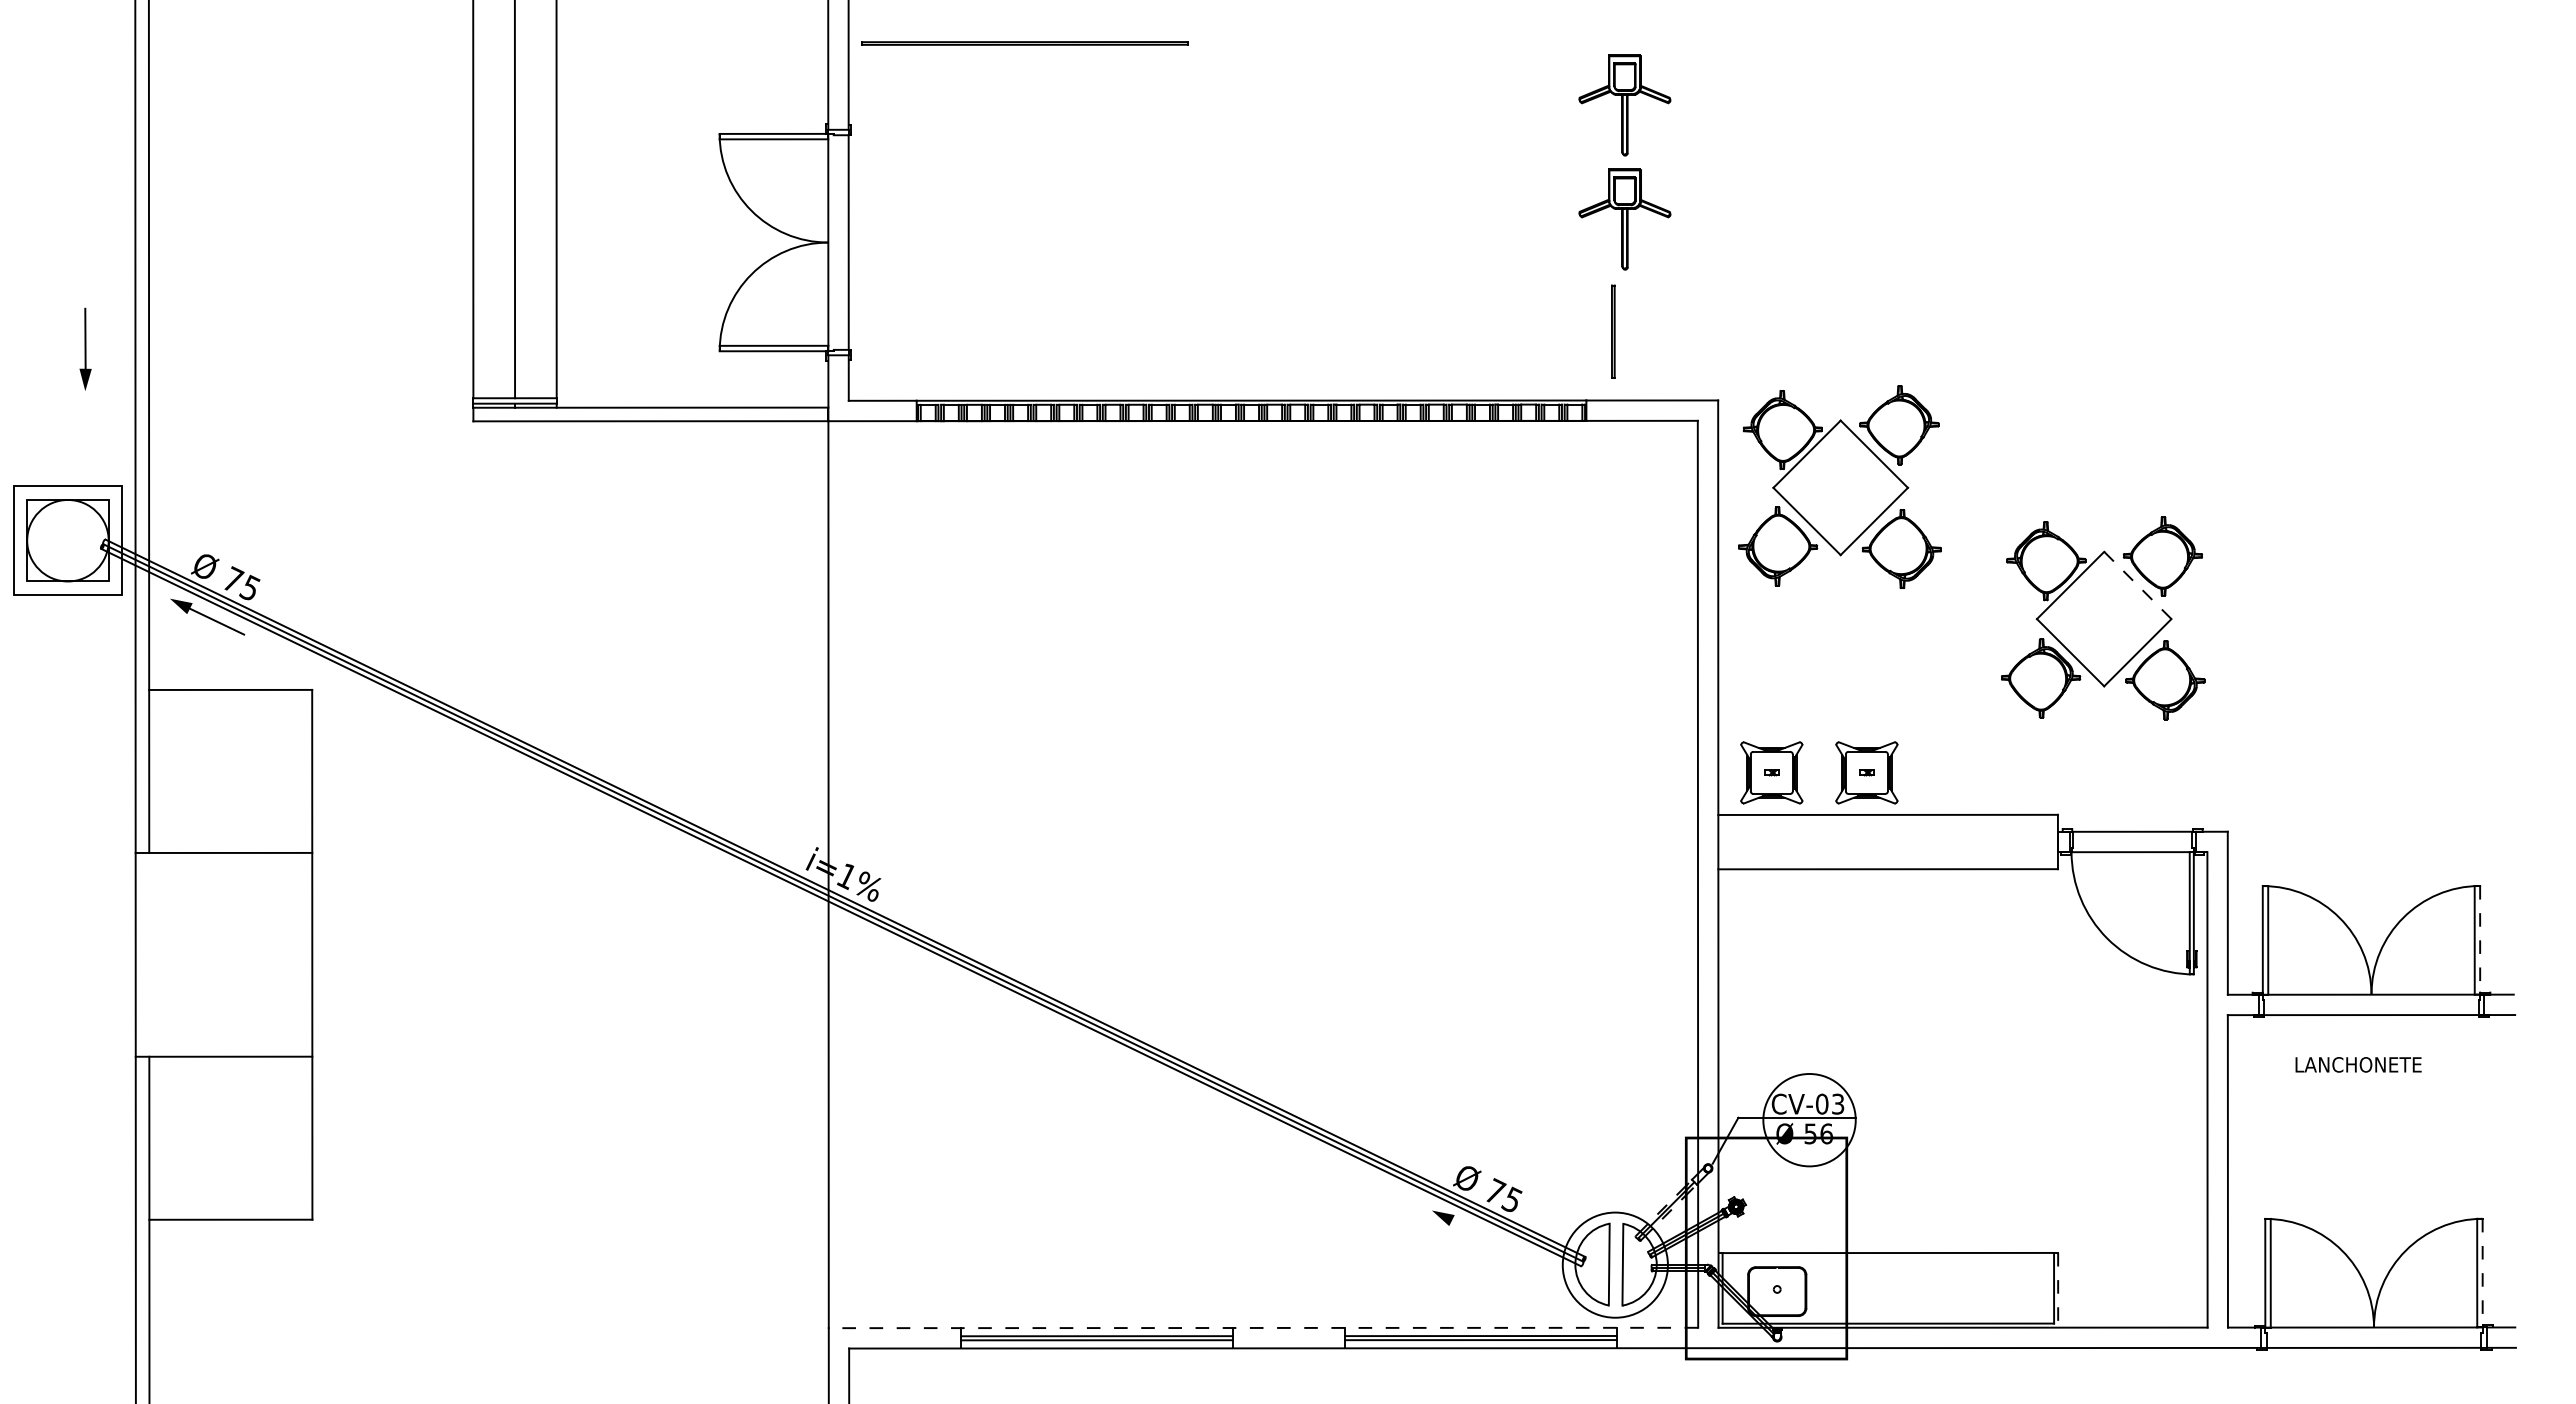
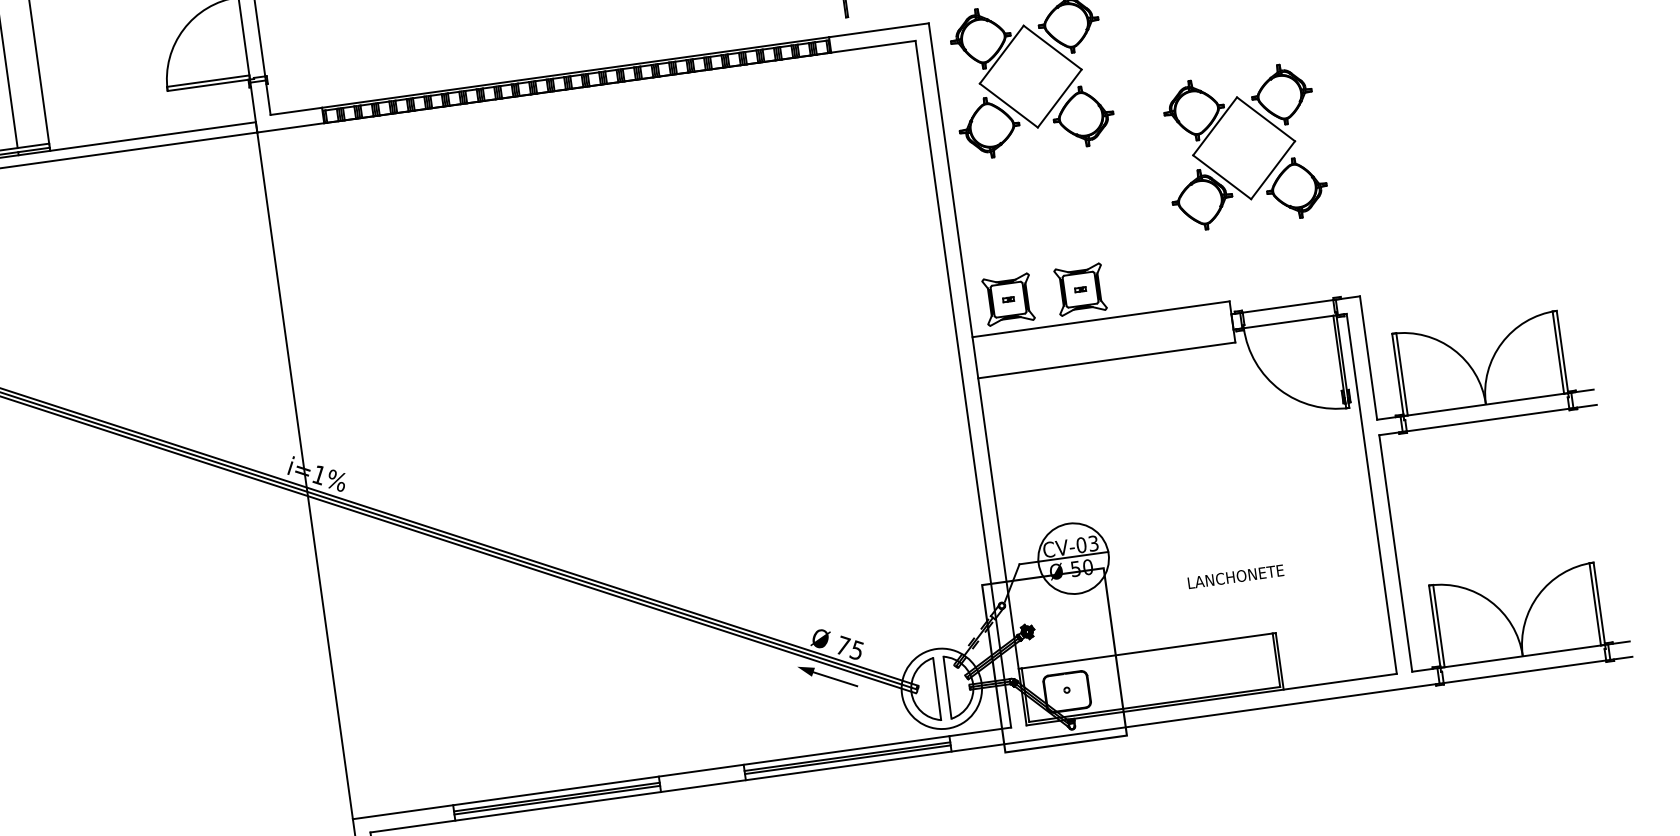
line: (2137, 585) -> (1265, 119), dashed -> solid
line: (2480, 940) -> (1562, 352), dashed -> solid
text: (2358, 1064) -> (1235, 576), moved
text: (1826, 1133) -> (1087, 566), 56 -> 50
line: (1479, 1233) -> (835, 679), added
line: (2482, 1273) -> (1599, 604), dashed -> solid
line: (2058, 1290) -> (1280, 661), dashed -> solid
line: (1263, 1327) -> (681, 773), dashed -> solid

